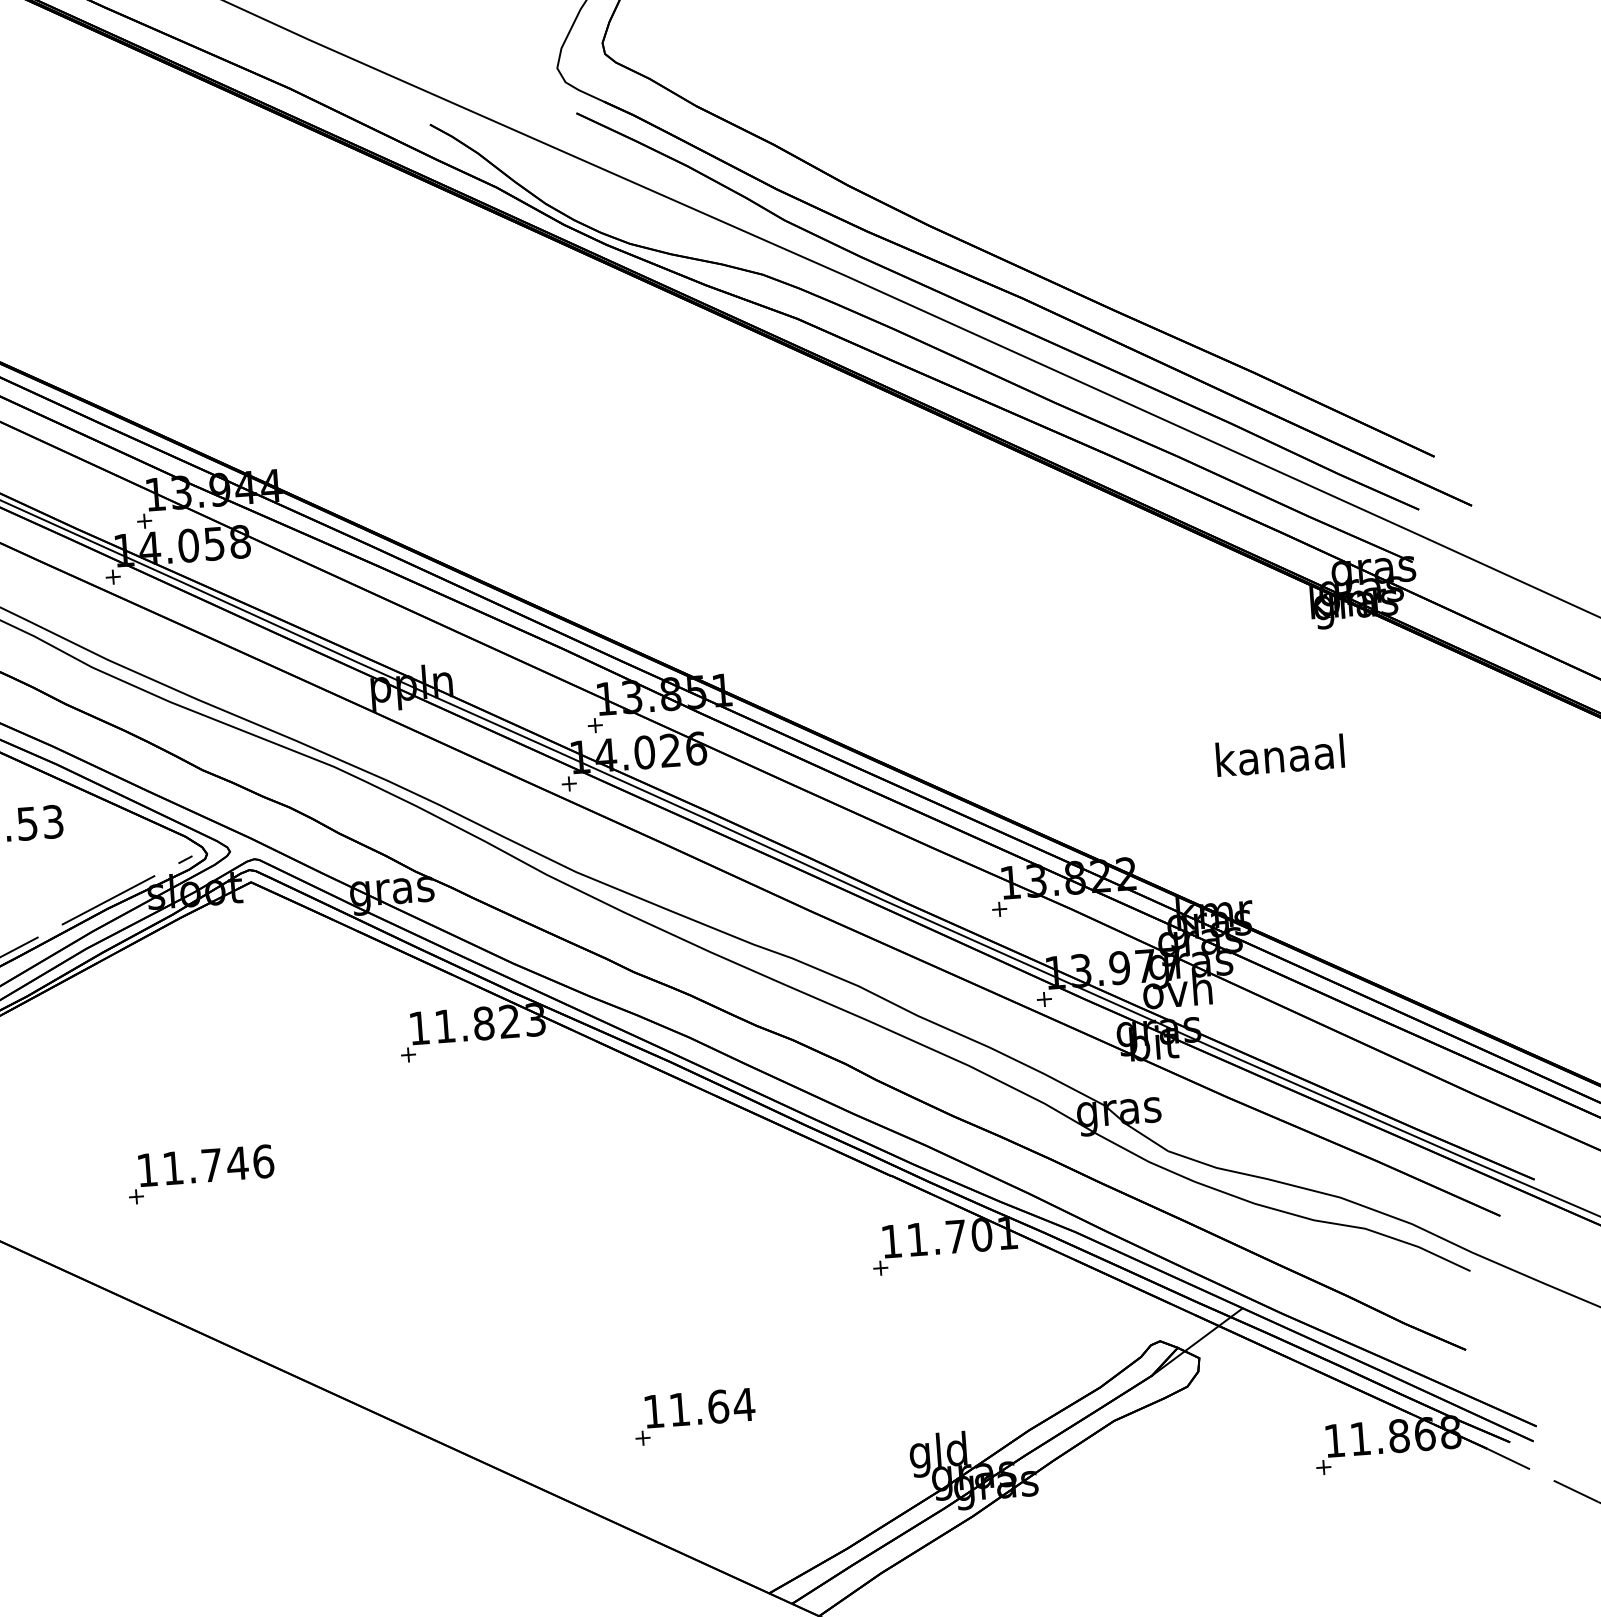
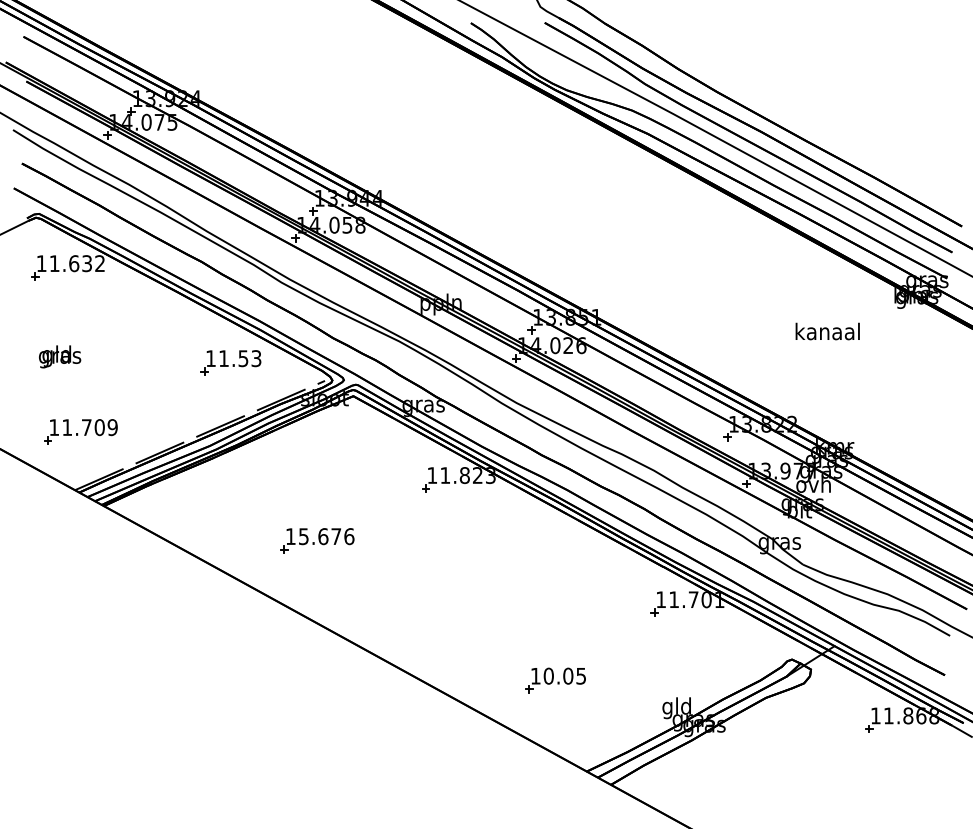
text: (1279, 755) -> (827, 331), moved
text: (206, 1165) -> (320, 536), 11.746 -> 15.676
text: (710, 1405) -> (564, 675), 11.64 -> 10.05

